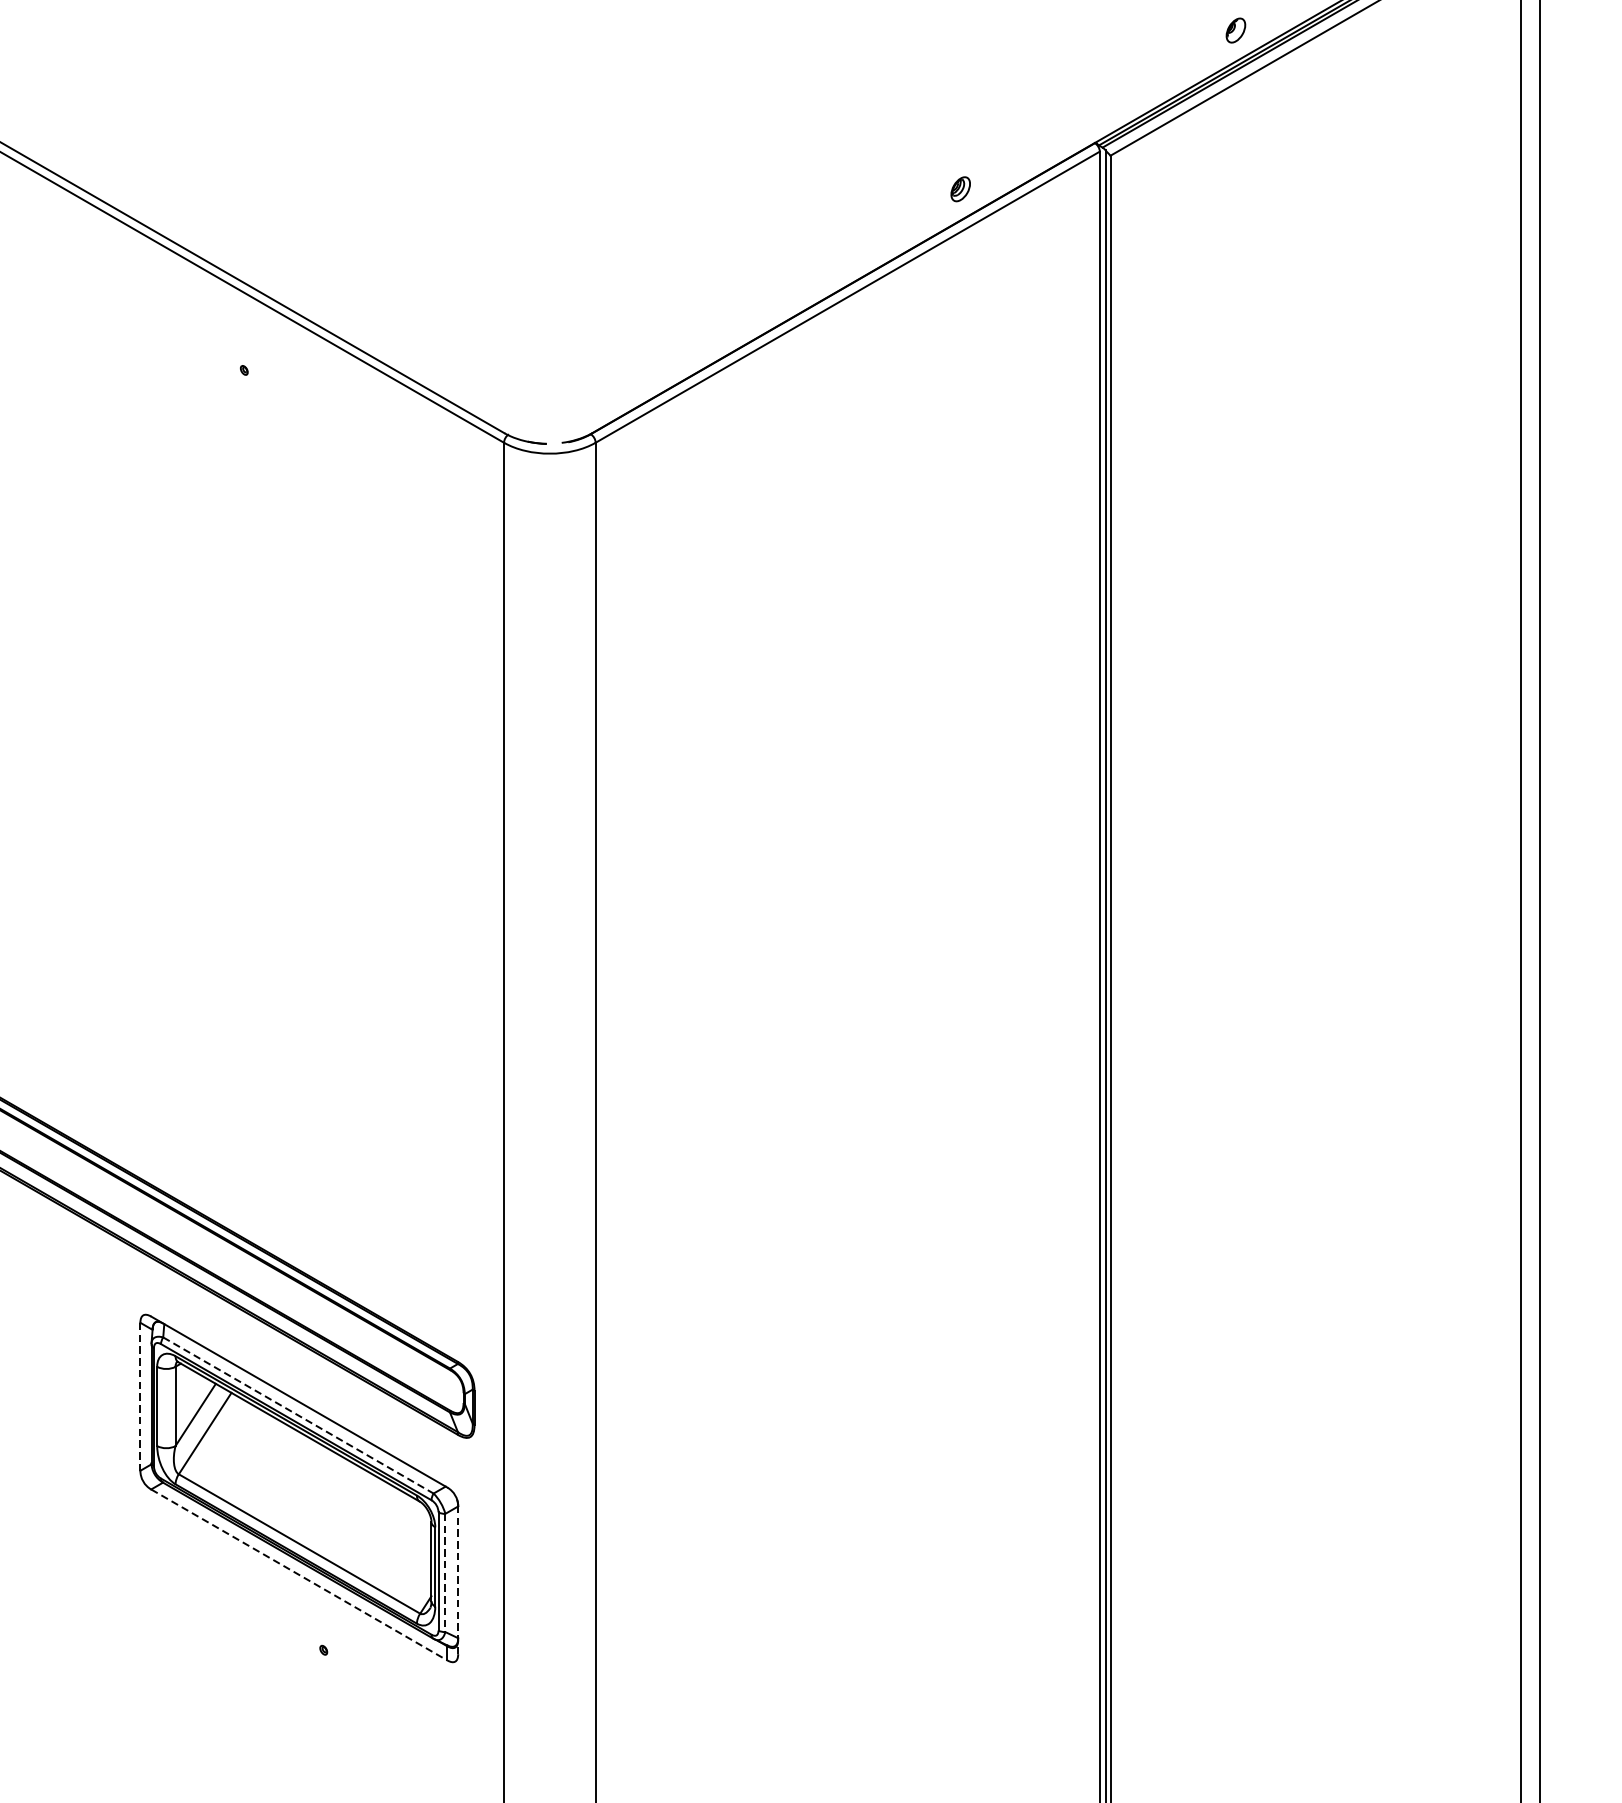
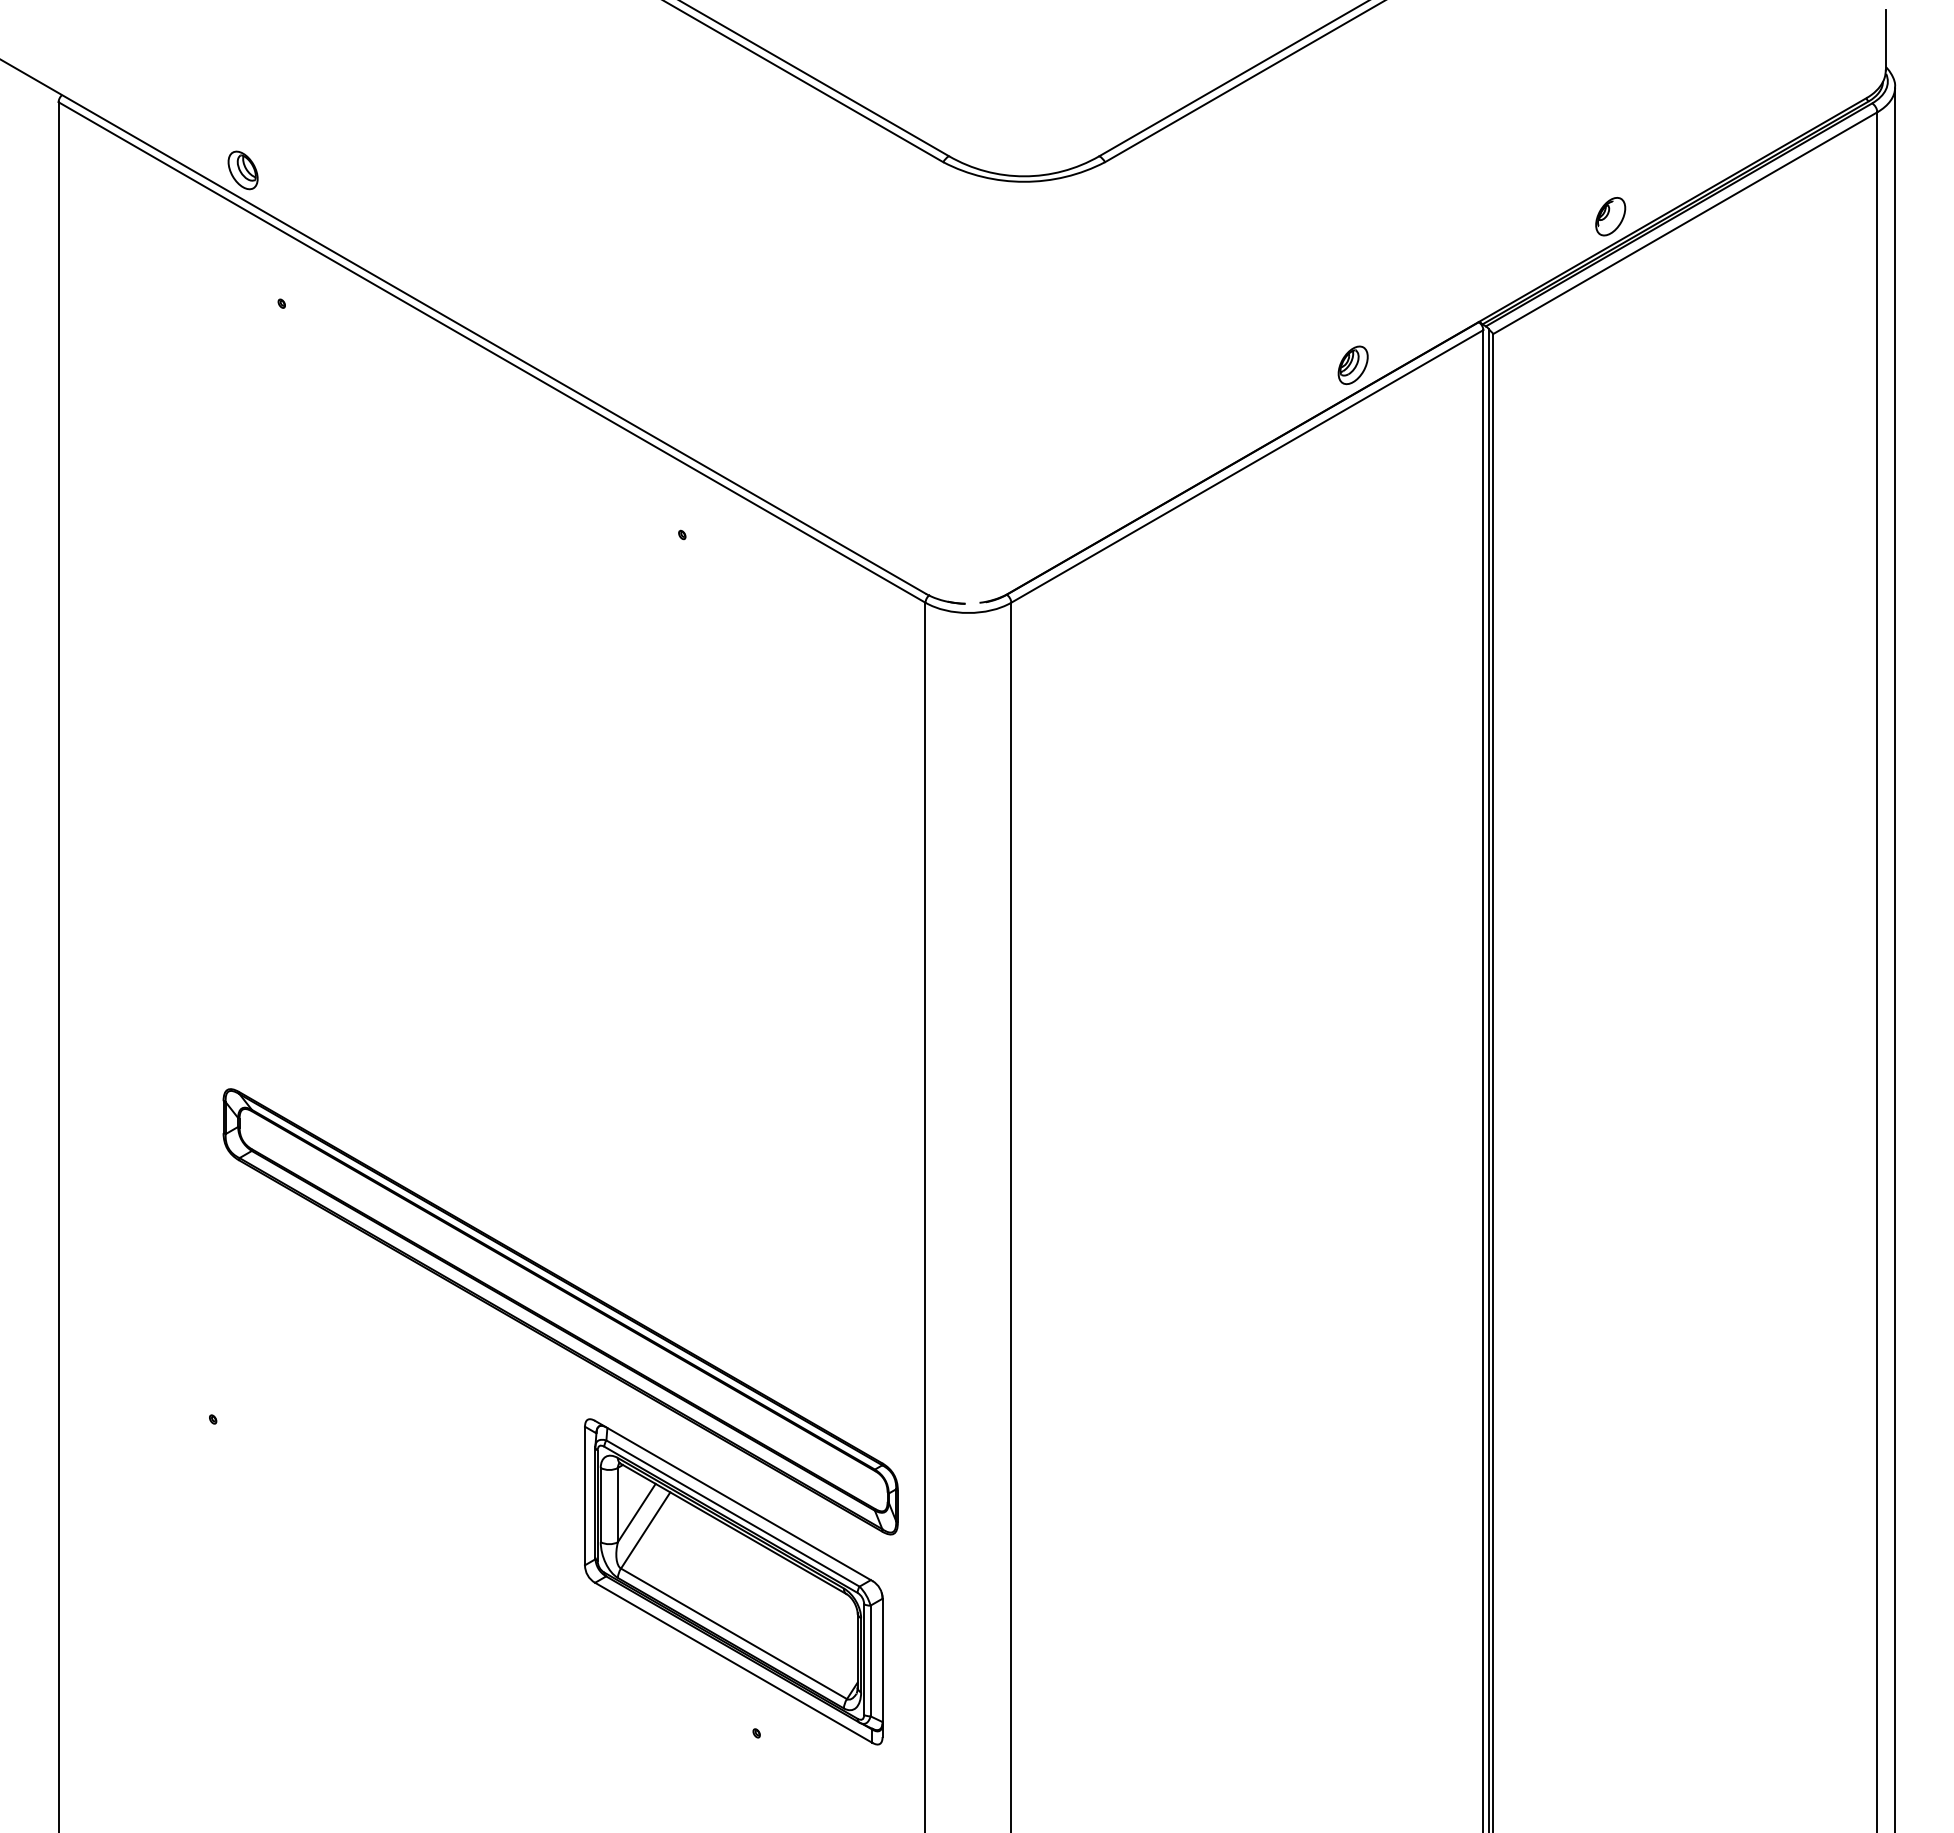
part: (1235, 30) -> (1610, 216), size x1.67
part: (960, 189) -> (1352, 365), size x1.67
line: (140, 1397) -> (585, 1496), dashed -> solid
line: (298, 1415) -> (733, 1513), dashed -> solid
line: (445, 1573) -> (870, 1661), dashed -> solid
line: (300, 1575) -> (734, 1663), dashed -> solid
line: (458, 1579) -> (882, 1667), dashed -> solid

